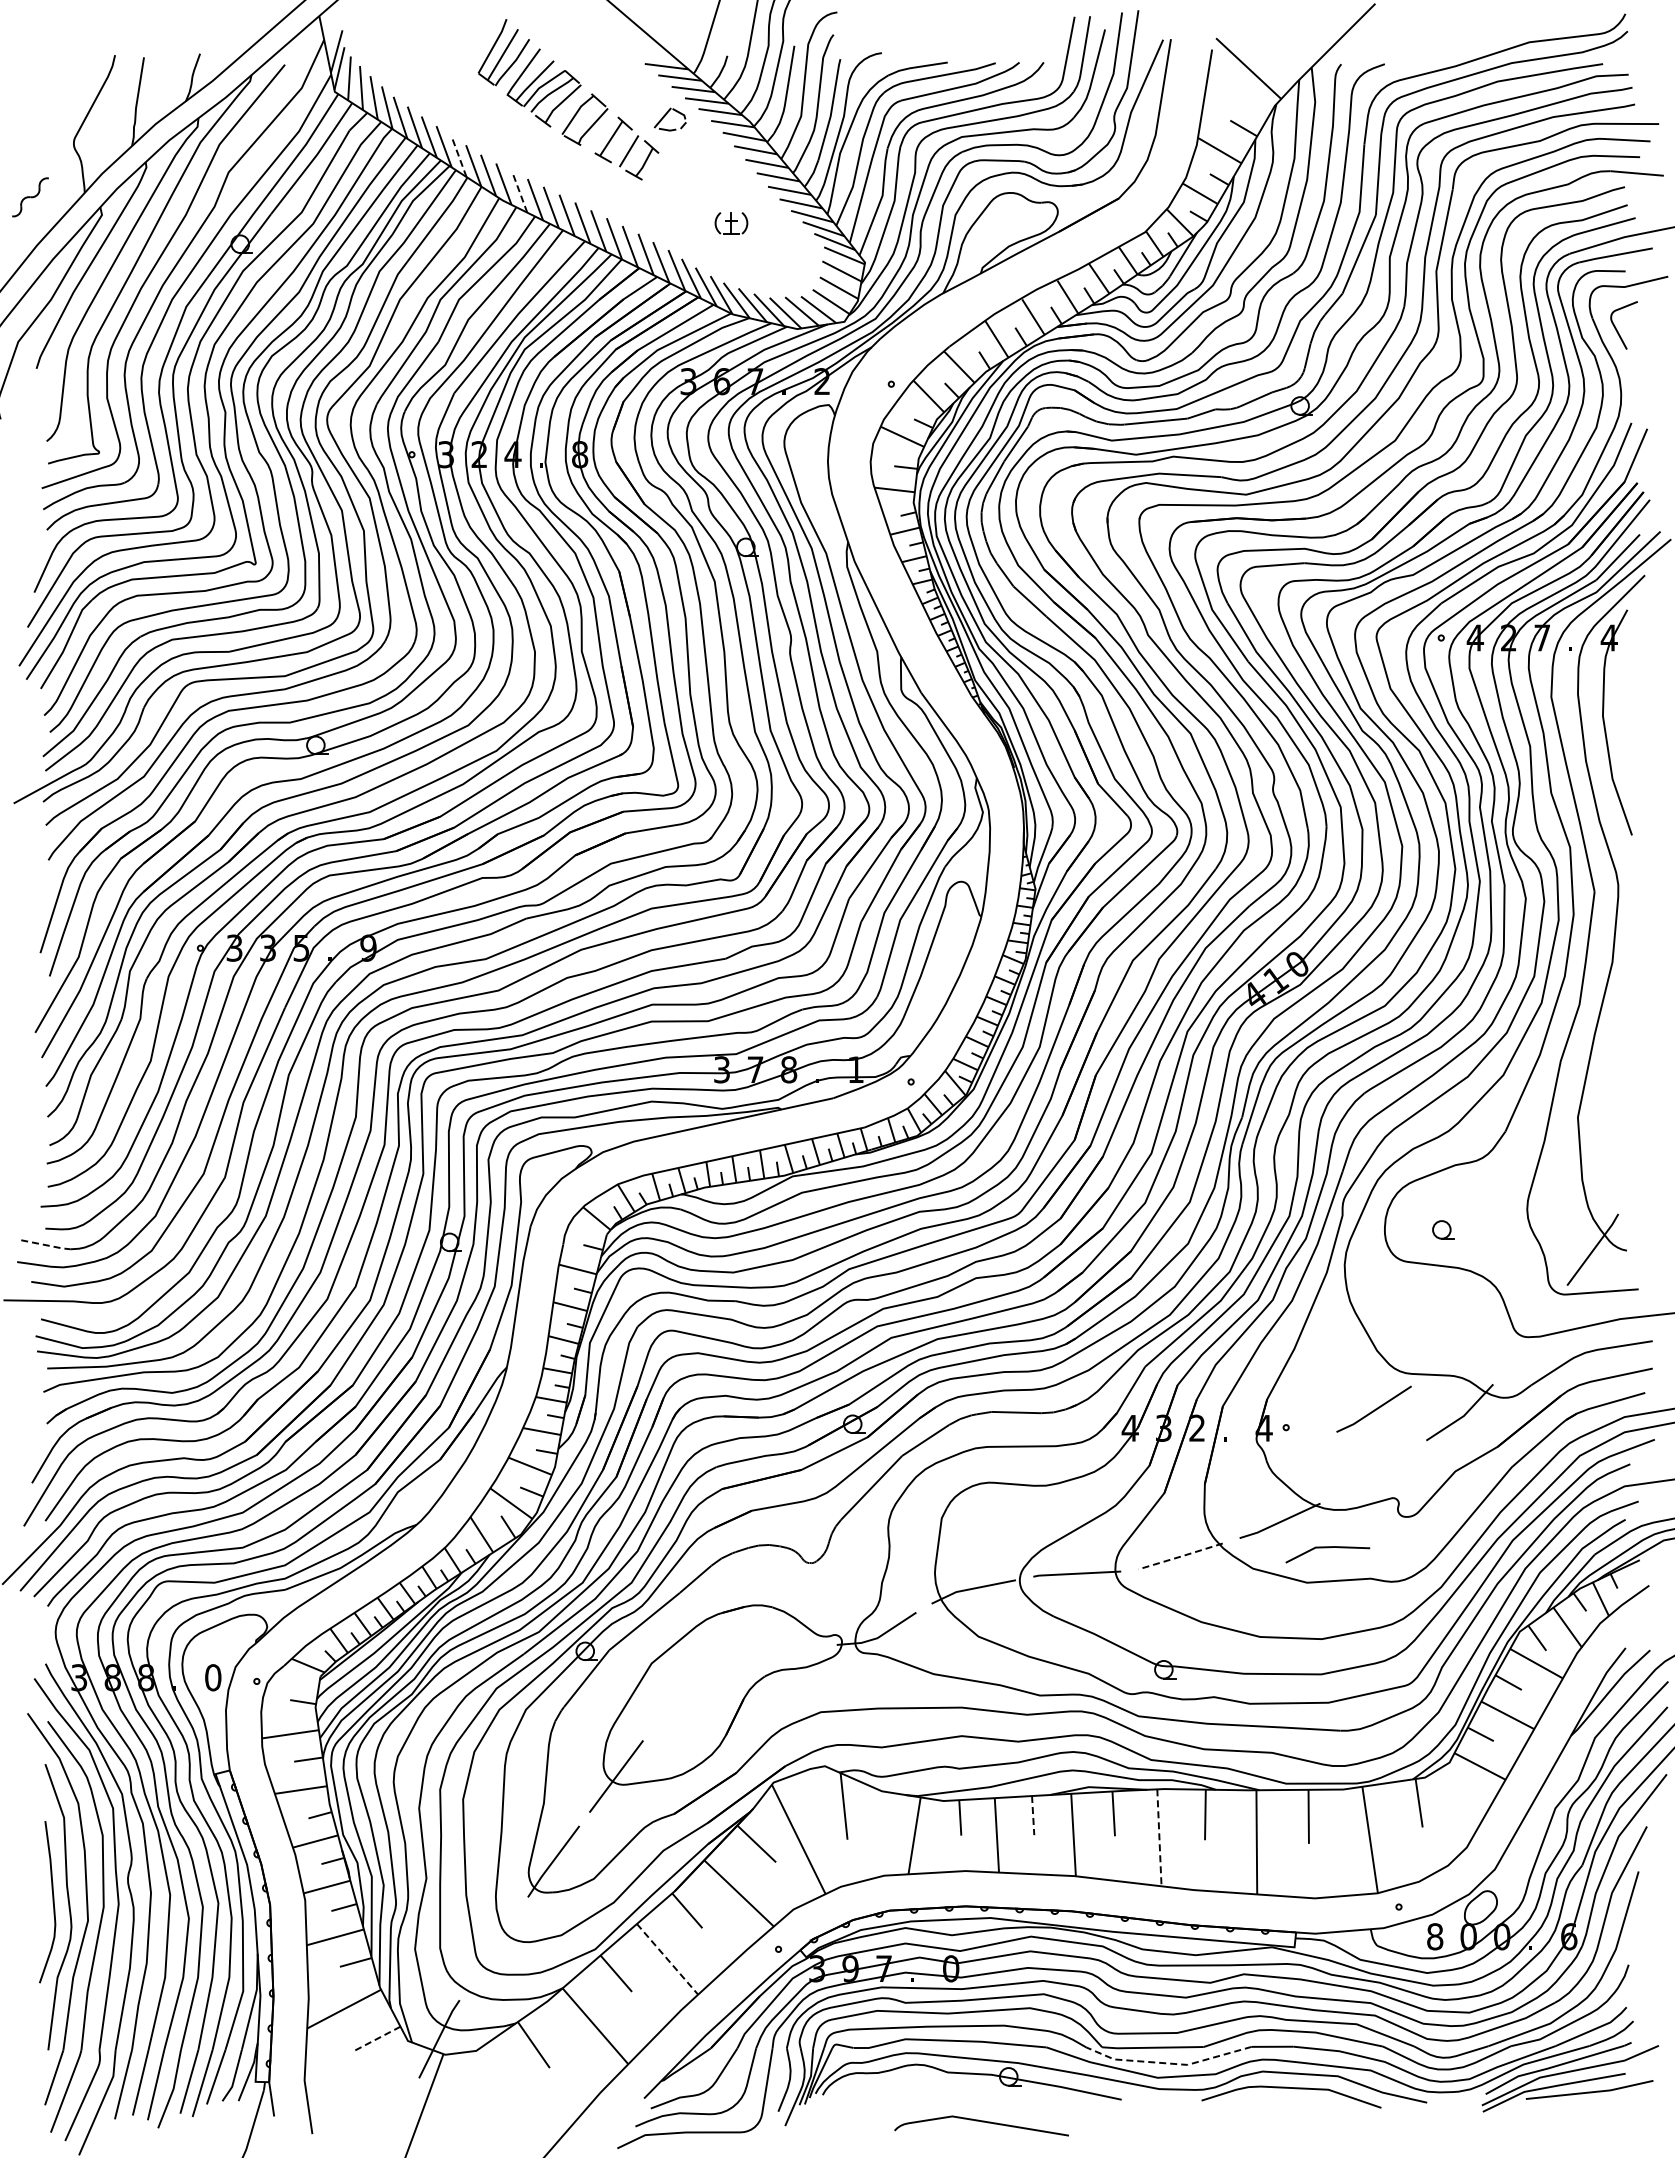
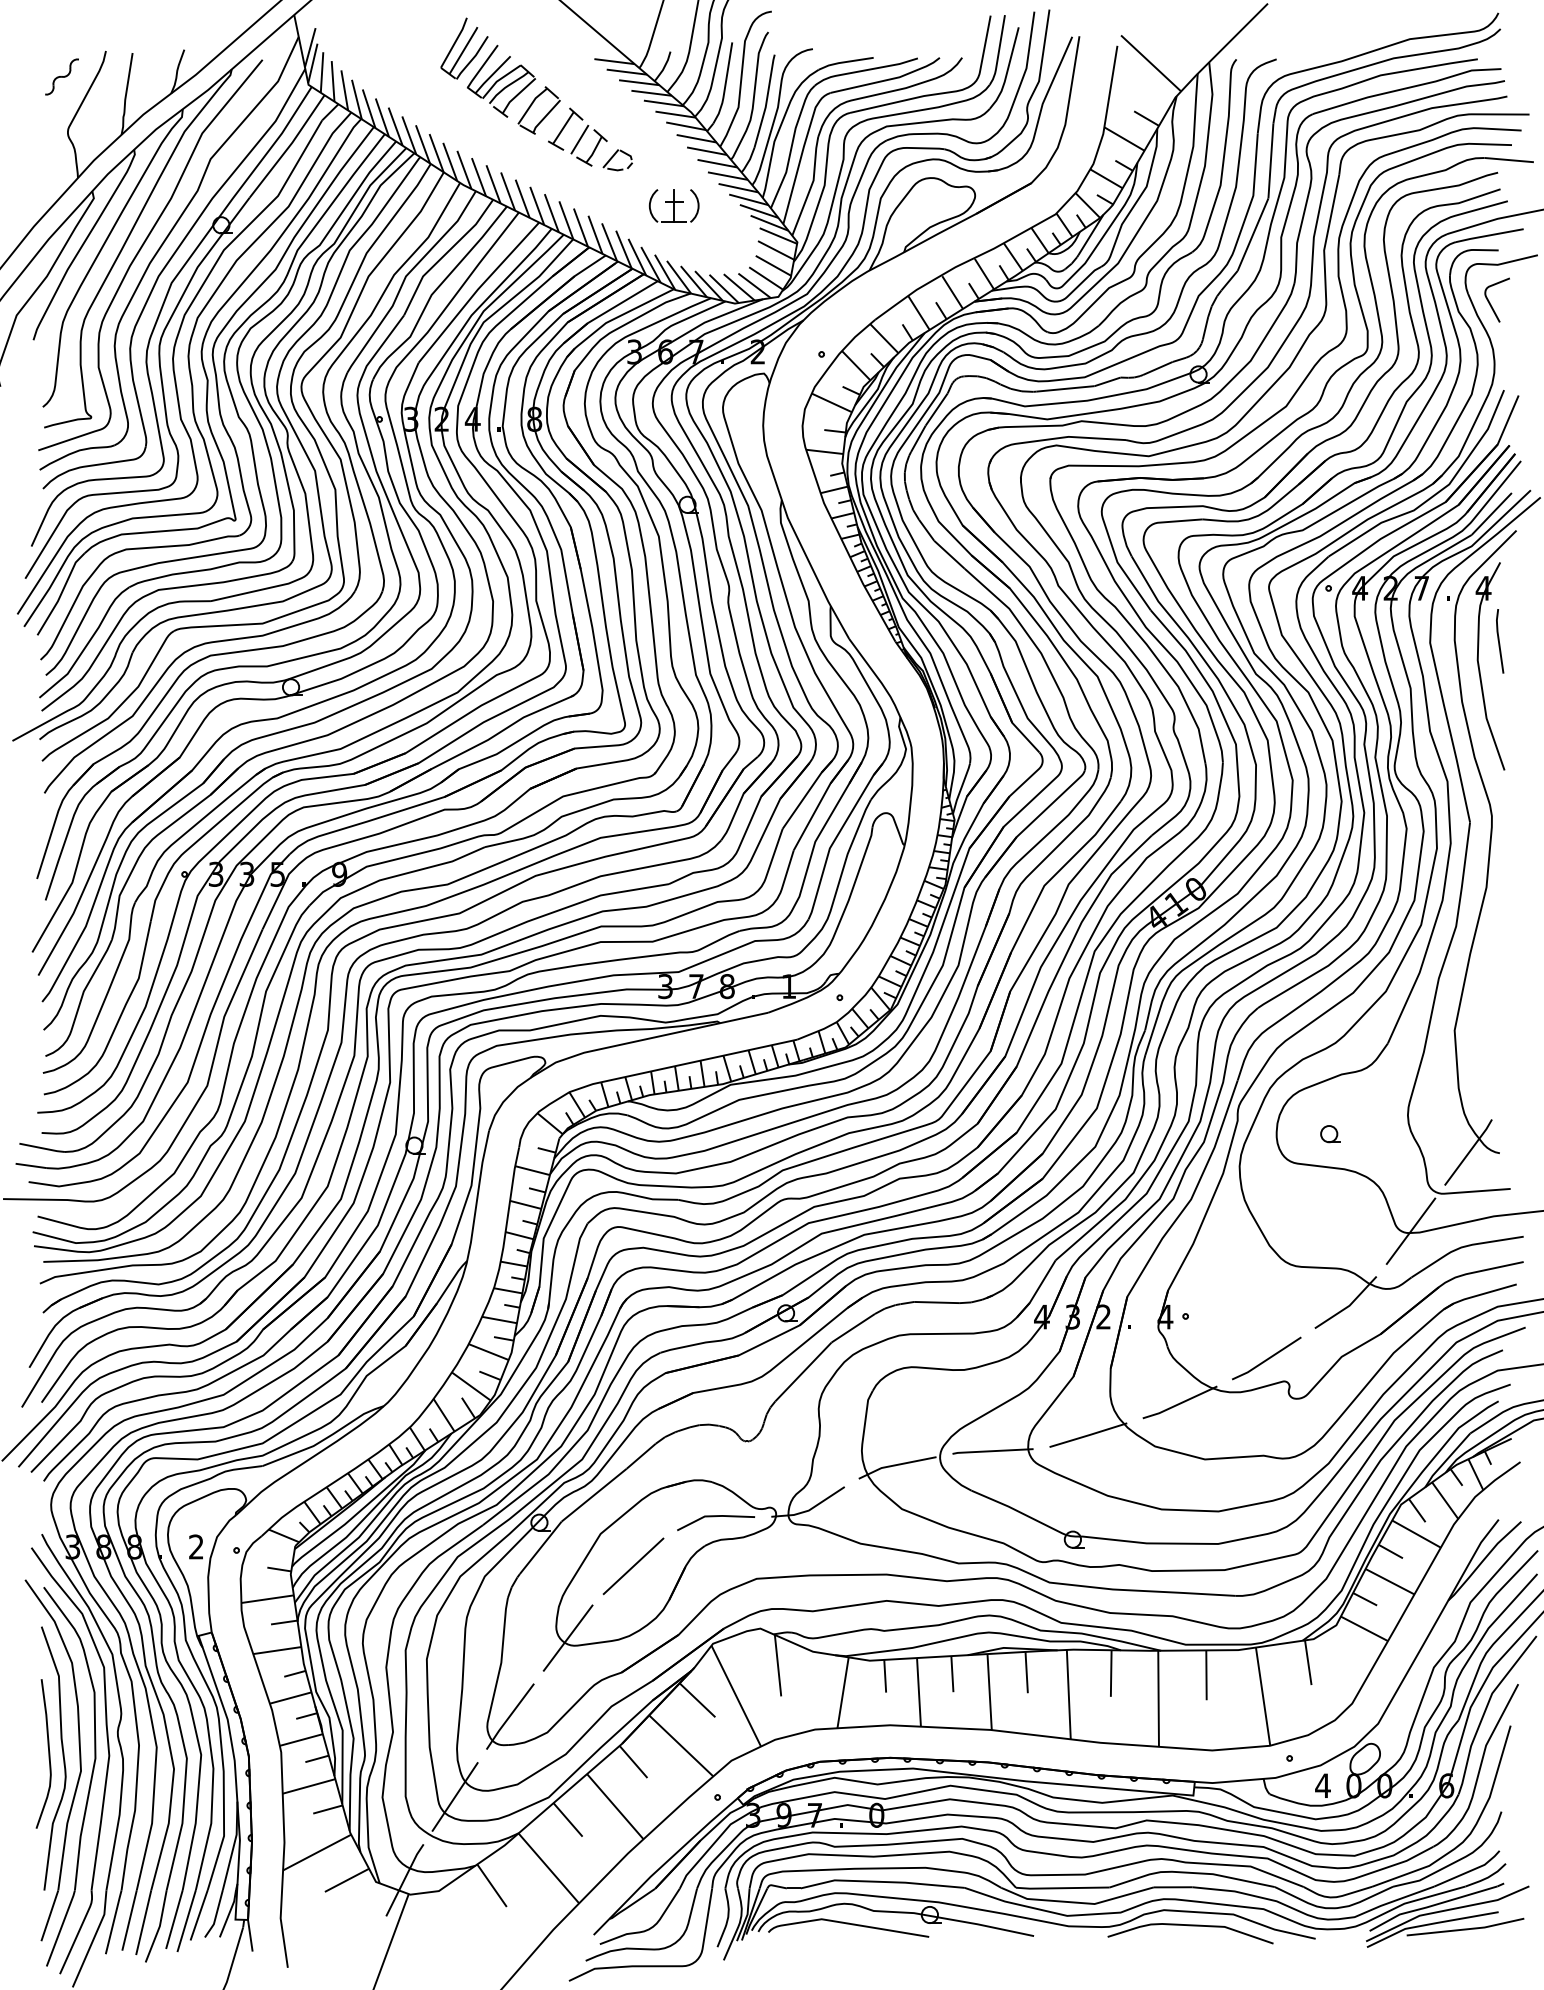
part: (669, 119) -> (617, 160), moved
line: (458, 155) -> (422, 143), dashed -> solid
line: (519, 191) -> (478, 176), dashed -> solid
part: (30, 197) -> (62, 77), moved
part: (731, 223) -> (674, 206), size x1.67
line: (1626, 695) -> (1499, 641), added
line: (46, 1245) -> (42, 1148), dashed -> solid
line: (1530, 1334) -> (1410, 1230), added
line: (1374, 1409) -> (1267, 1358), moved
line: (1327, 1548) -> (715, 1517), moved
line: (1181, 1556) -> (1089, 1435), dashed -> solid
text: (213, 1677) -> (196, 1546), 0 -> 2
line: (687, 1698) -> (633, 1566), added
line: (1033, 1815) -> (952, 1674), dashed -> solid
line: (1159, 1837) -> (1068, 1694), dashed -> solid
text: (1434, 1936) -> (1322, 1785), 8 -> 4
line: (493, 1948) -> (454, 1796), added
line: (667, 1959) -> (615, 1806), dashed -> solid
line: (376, 2039) -> (346, 1880), dashed -> solid
line: (1168, 2063) -> (1077, 1902), dashed -> solid
curve: (981, 2122) -> (848, 1924), moved

